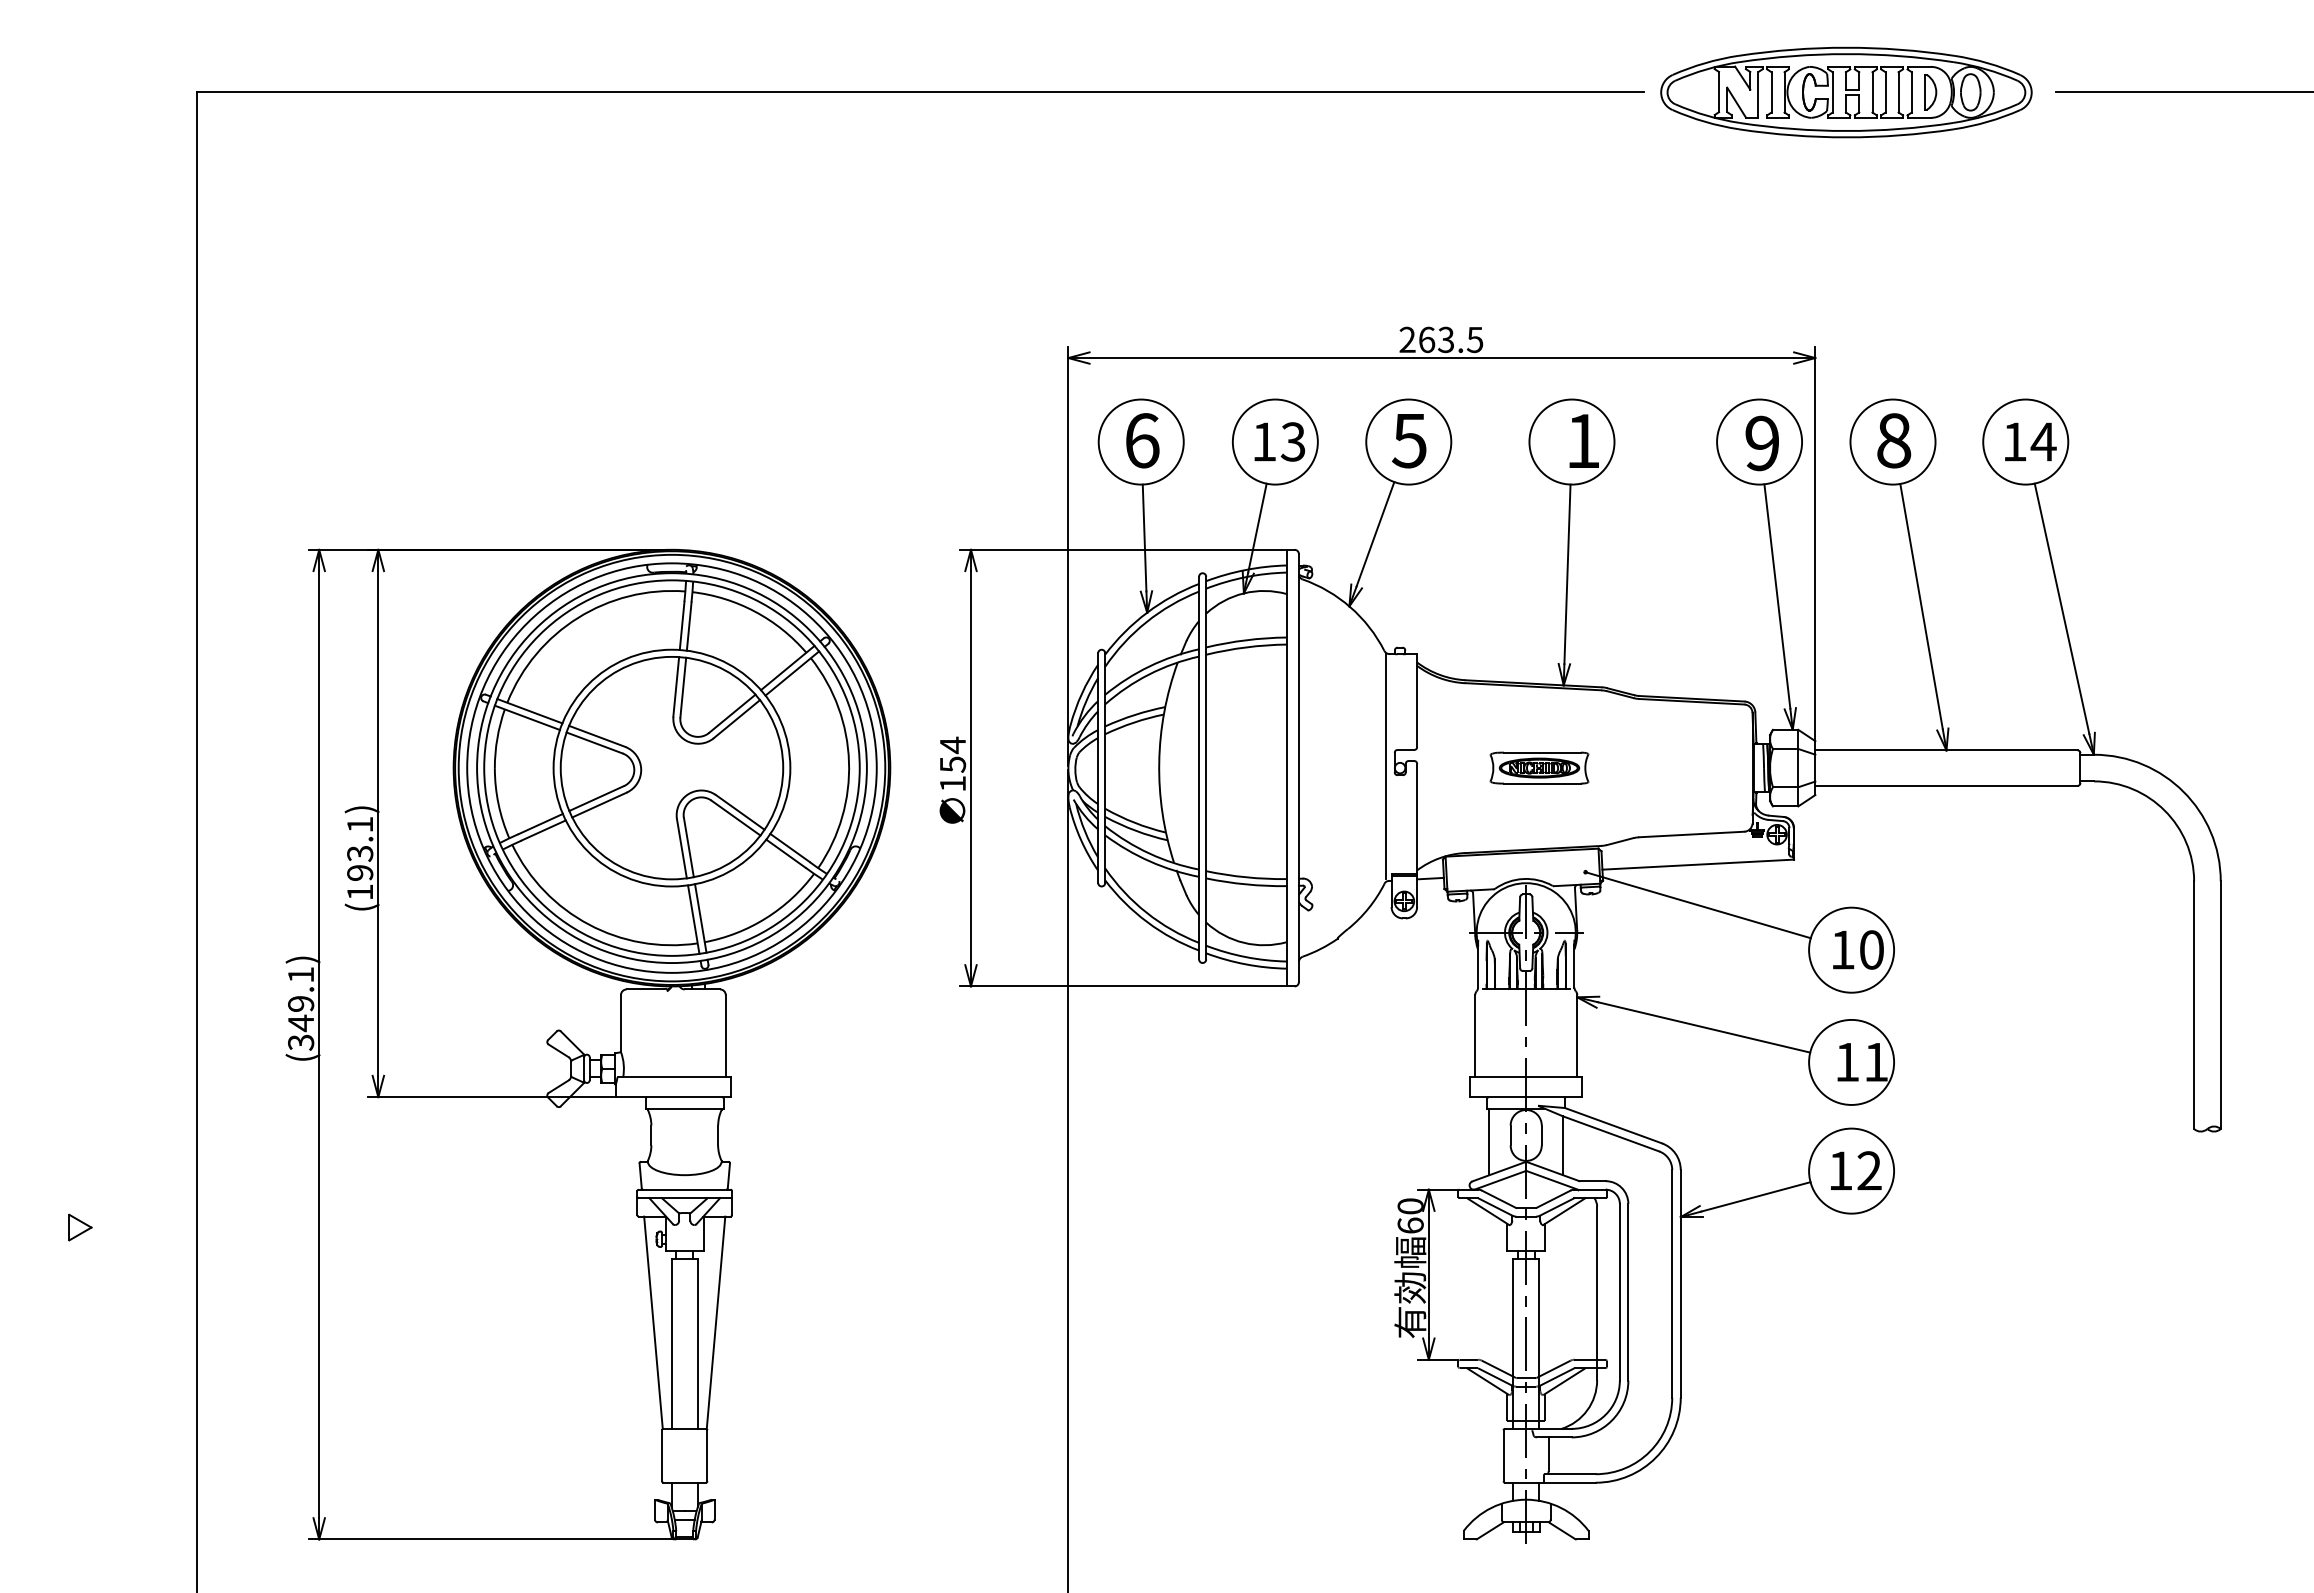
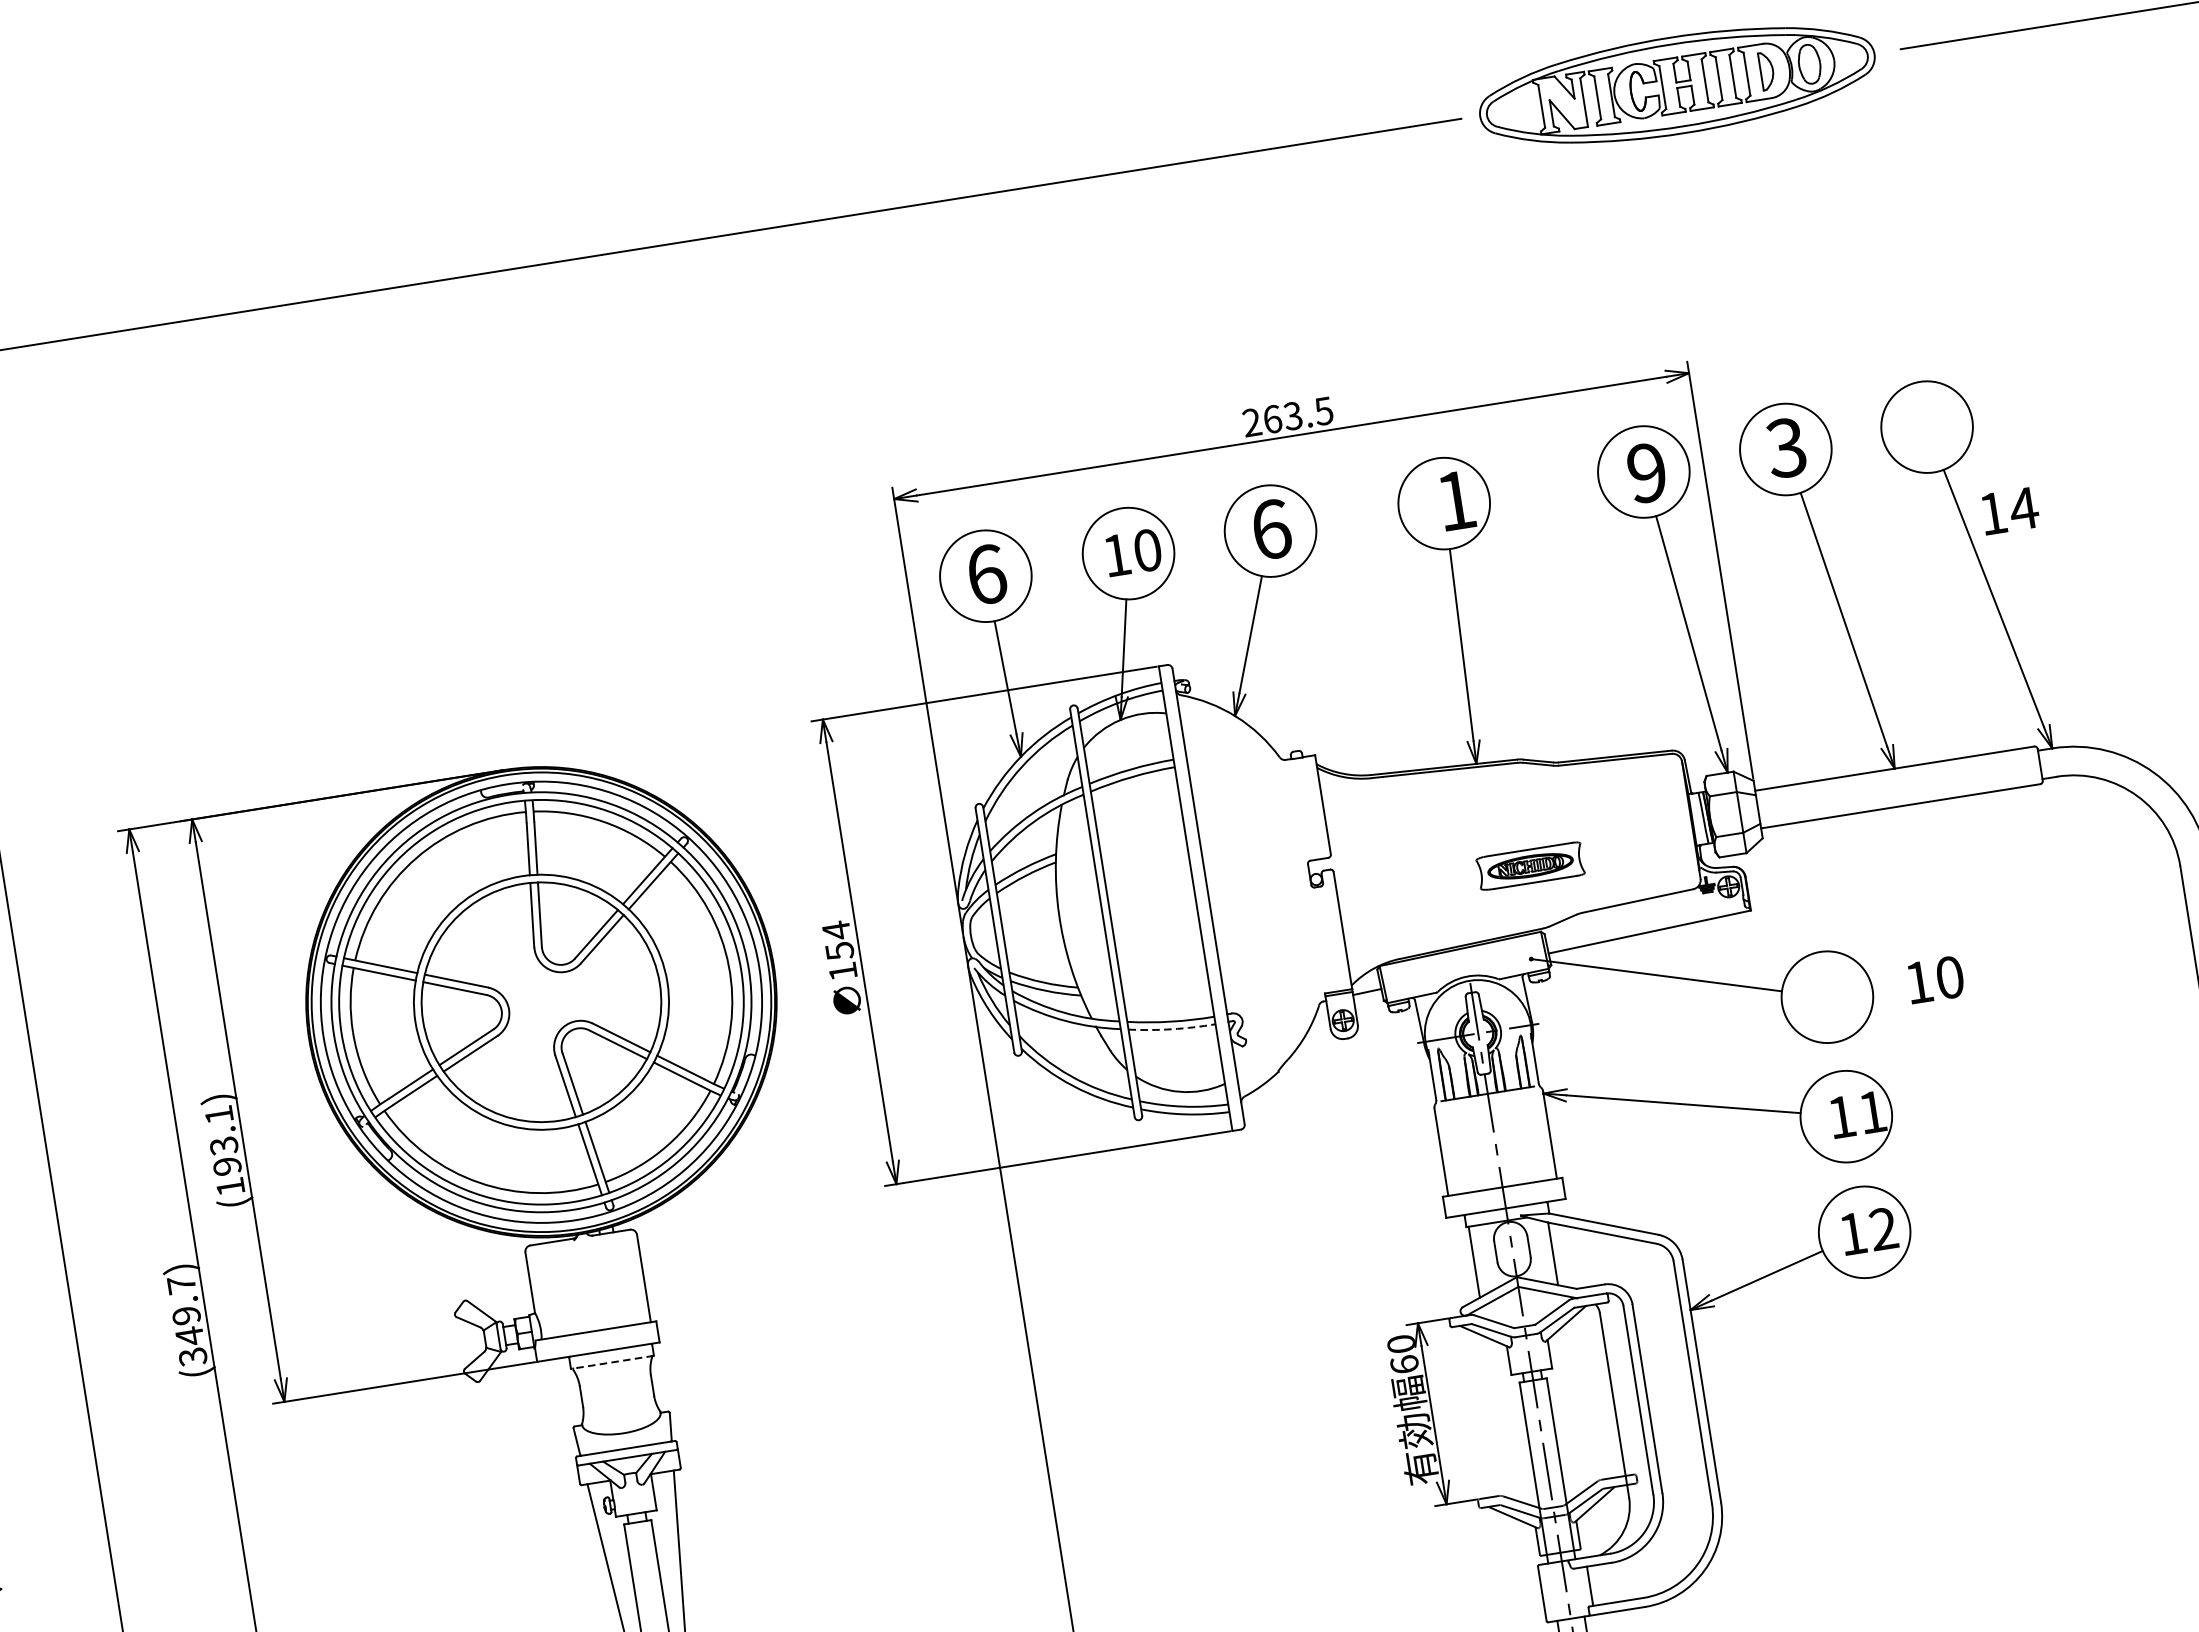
text: (1409, 440) -> (1271, 529), 5 -> 6
text: (1893, 440) -> (1786, 447), 8 -> 3
text: (1292, 441) -> (1146, 550), 13 -> 10
text: (2030, 441) -> (2009, 510), moved
line: (1385, 766) -> (1300, 880), removed
part: (1539, 767) -> (1530, 865), moved
arc: (1246, 884) -> (1172, 1029), solid -> dashed
text: (1858, 949) -> (1935, 979), moved
text: (300, 974) -> (180, 1284), (349.1) -> (349.7)
line: (684, 1108) -> (612, 1362), solid -> dashed

